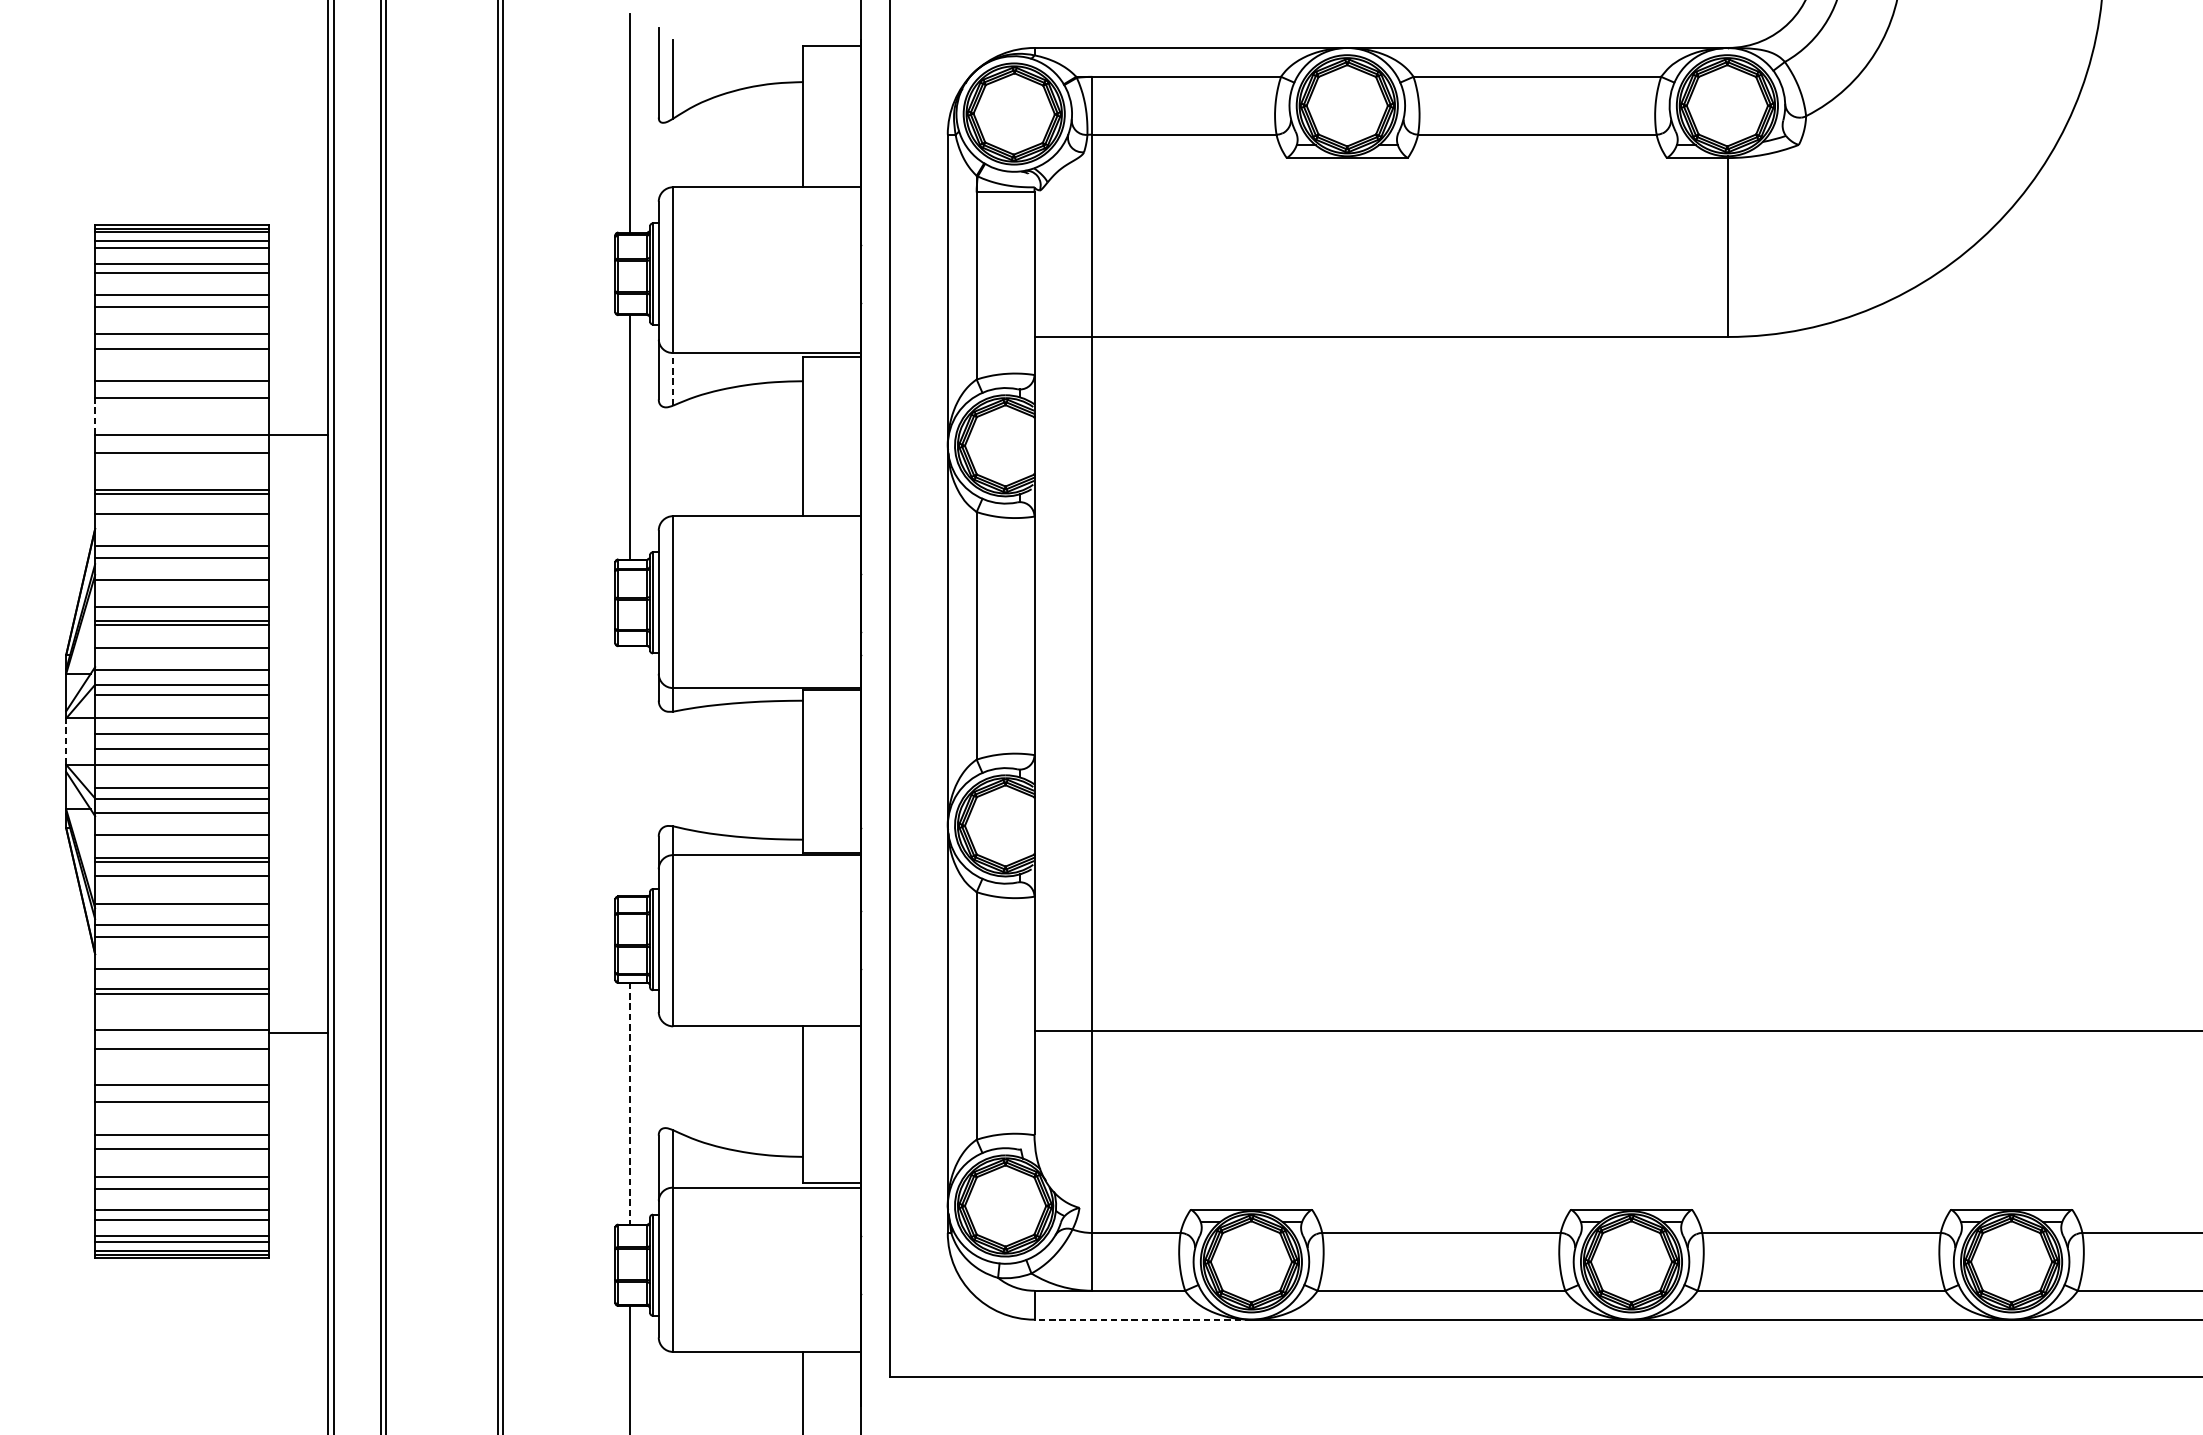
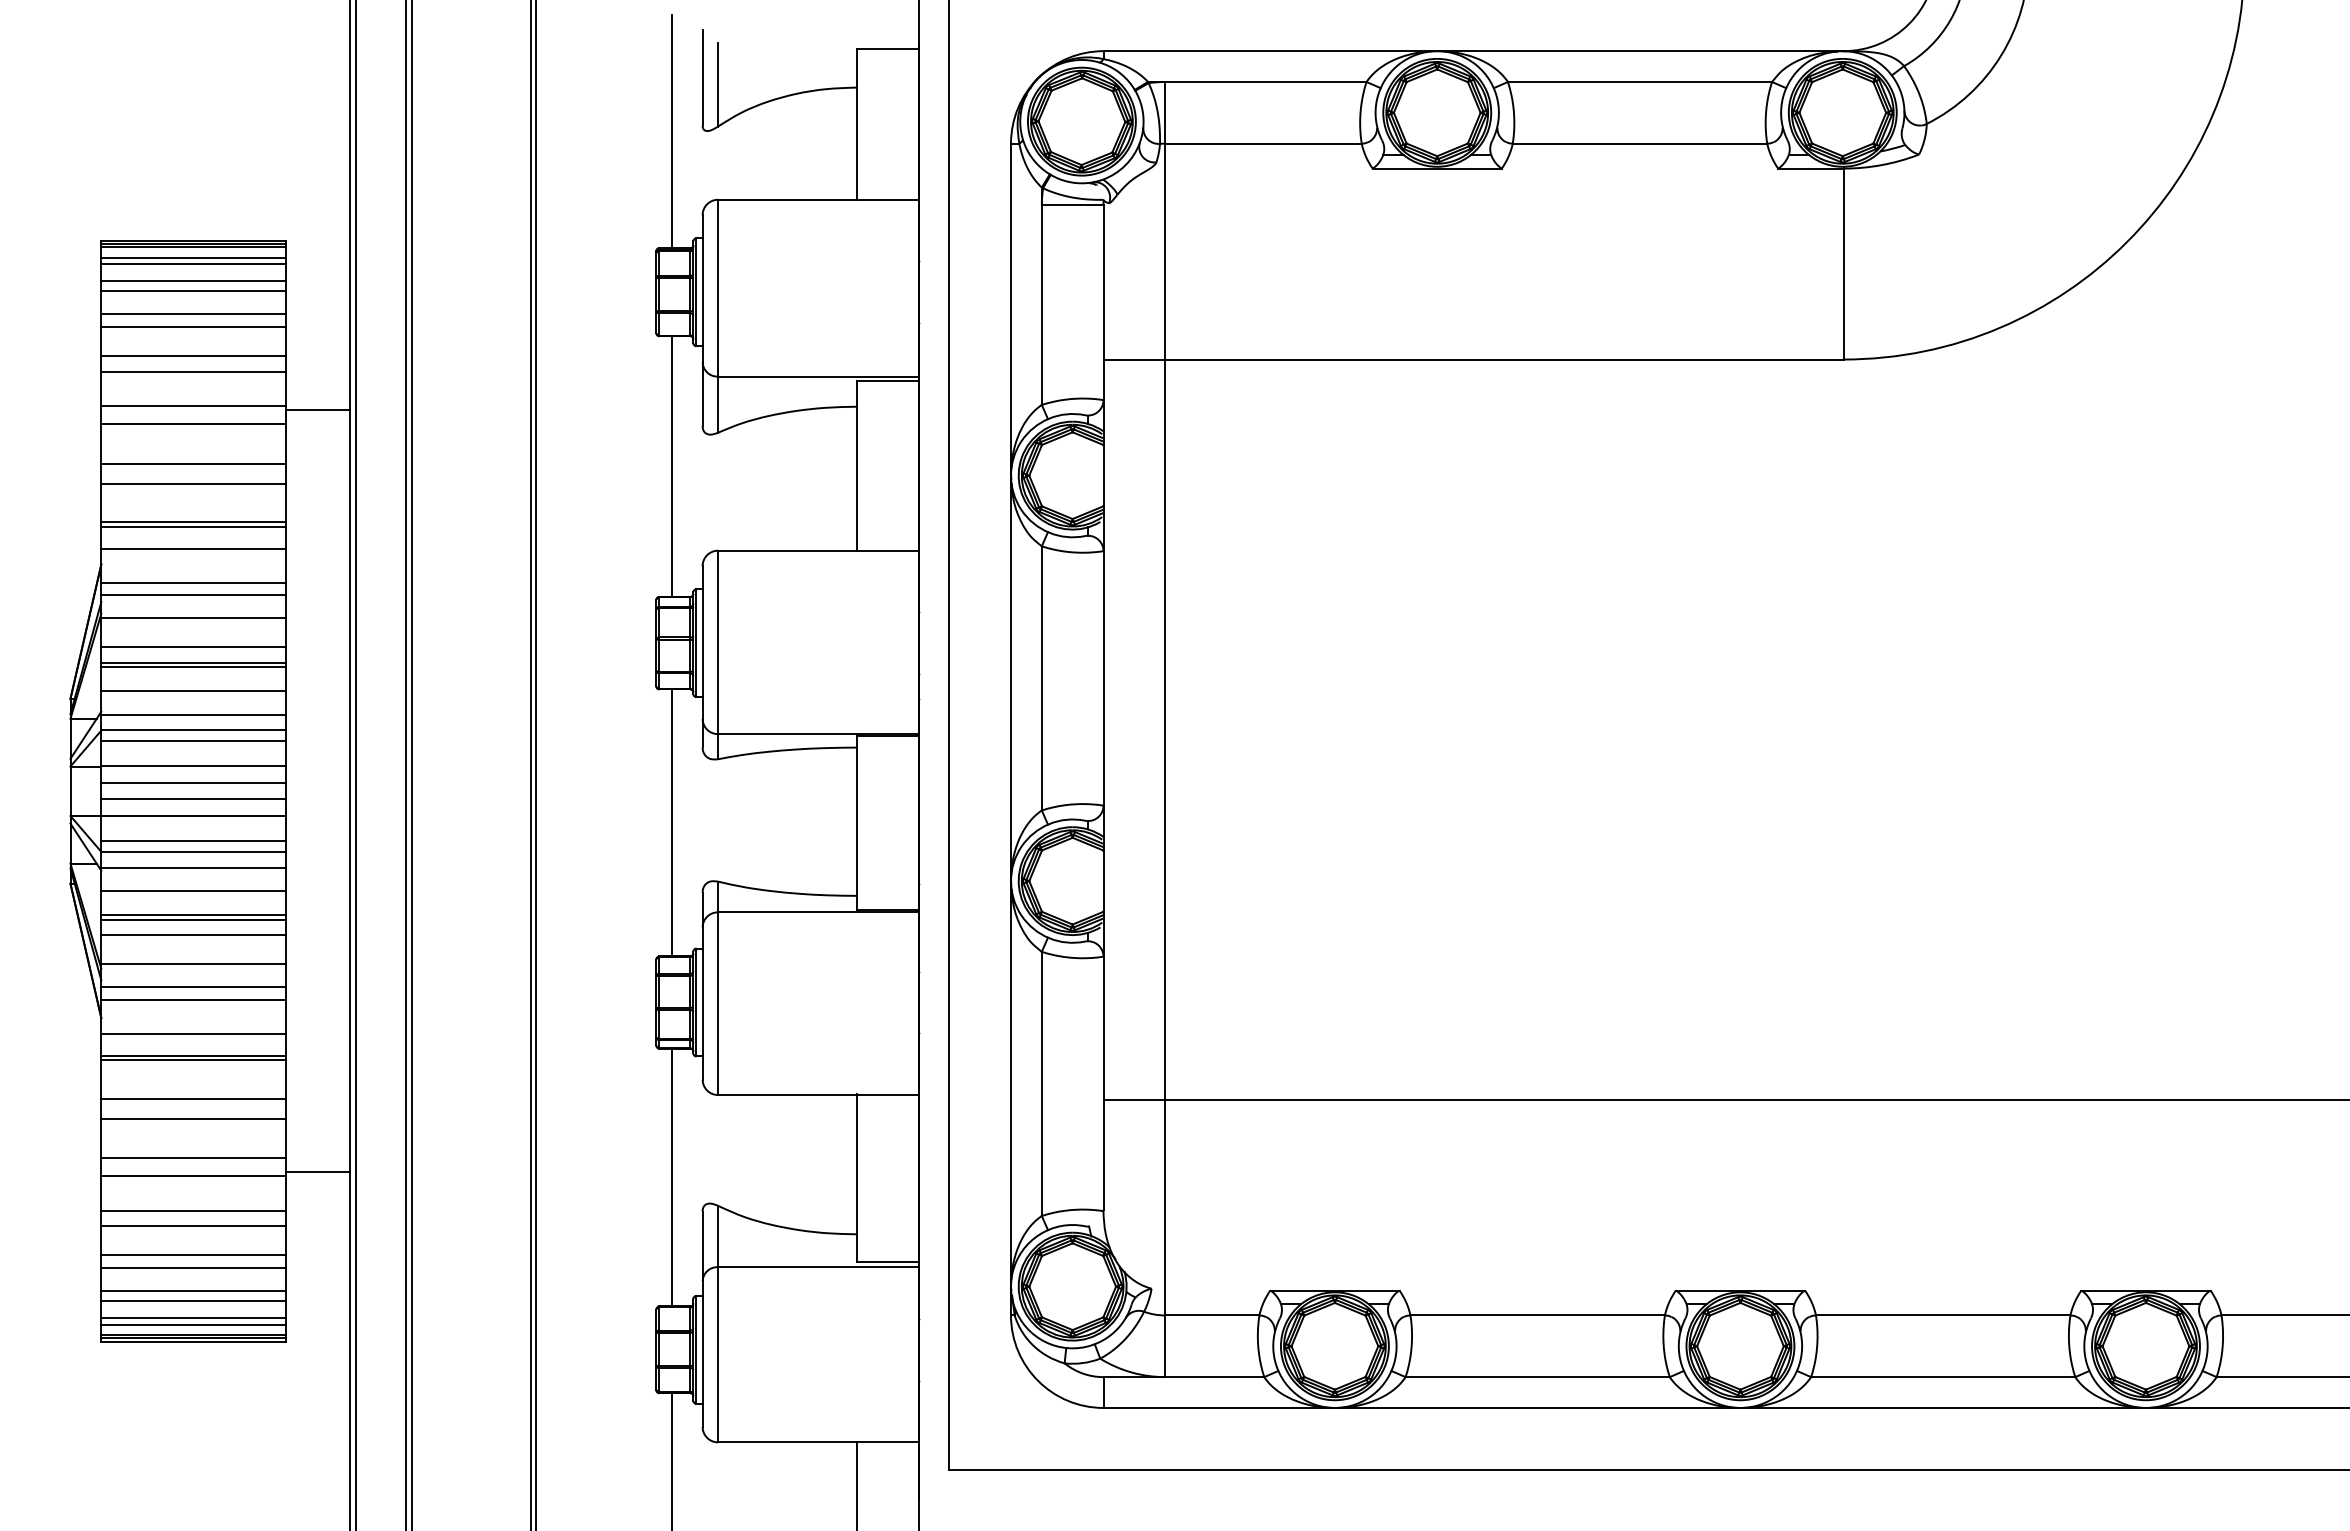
line: (673, 379) -> (718, 404), dashed -> solid
line: (95, 415) -> (101, 443), dashed -> solid
line: (297, 435) -> (317, 410), moved
line: (66, 741) -> (70, 791), dashed -> solid
line: (629, 770) -> (671, 822), added
line: (297, 1033) -> (317, 1172), moved
line: (629, 1103) -> (671, 1177), dashed -> solid
line: (1143, 1319) -> (1219, 1407), dashed -> solid

